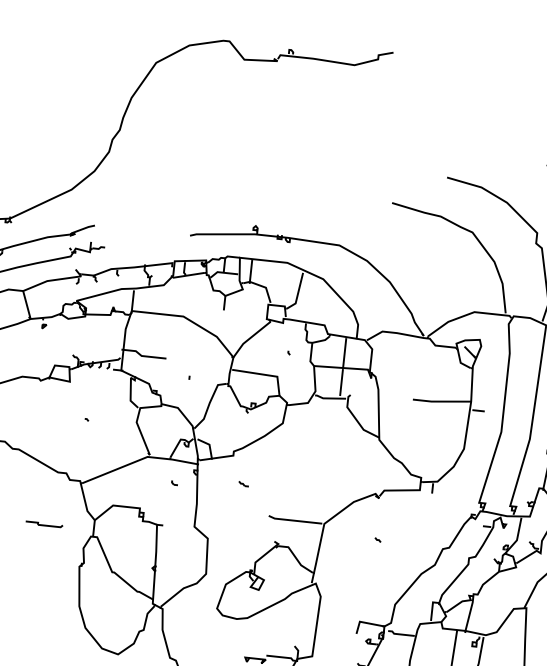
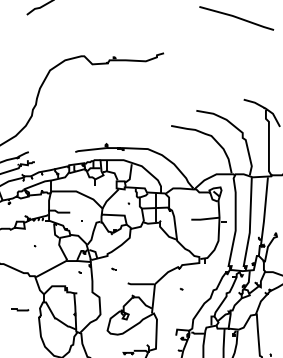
line: (45, 523) -> (20, 309), moved

